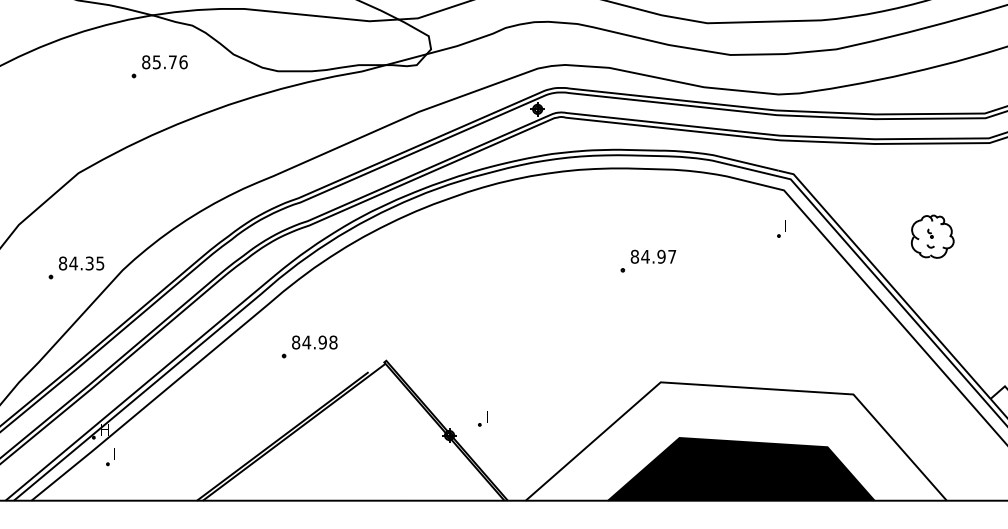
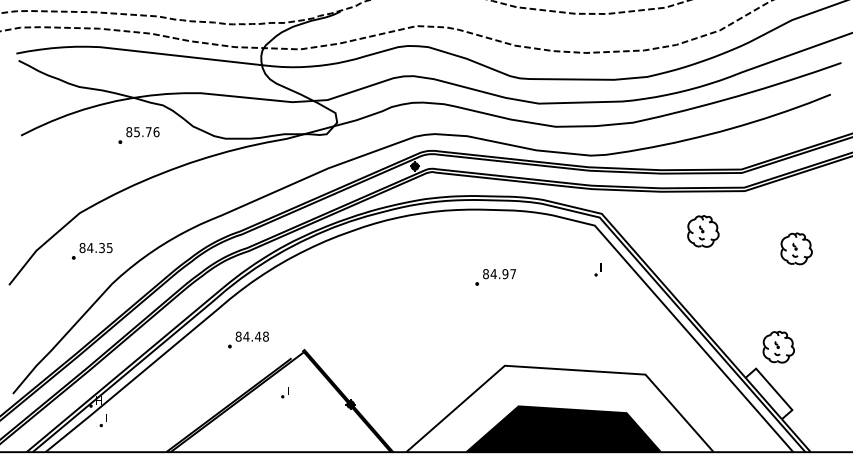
part: (780, 228) -> (597, 269), moved
part: (932, 236) -> (703, 231), moved
part: (76, 268) -> (92, 251), moved
text: (323, 342) -> (258, 336), 84.98 -> 84.48
part: (482, 418) -> (284, 392), moved

